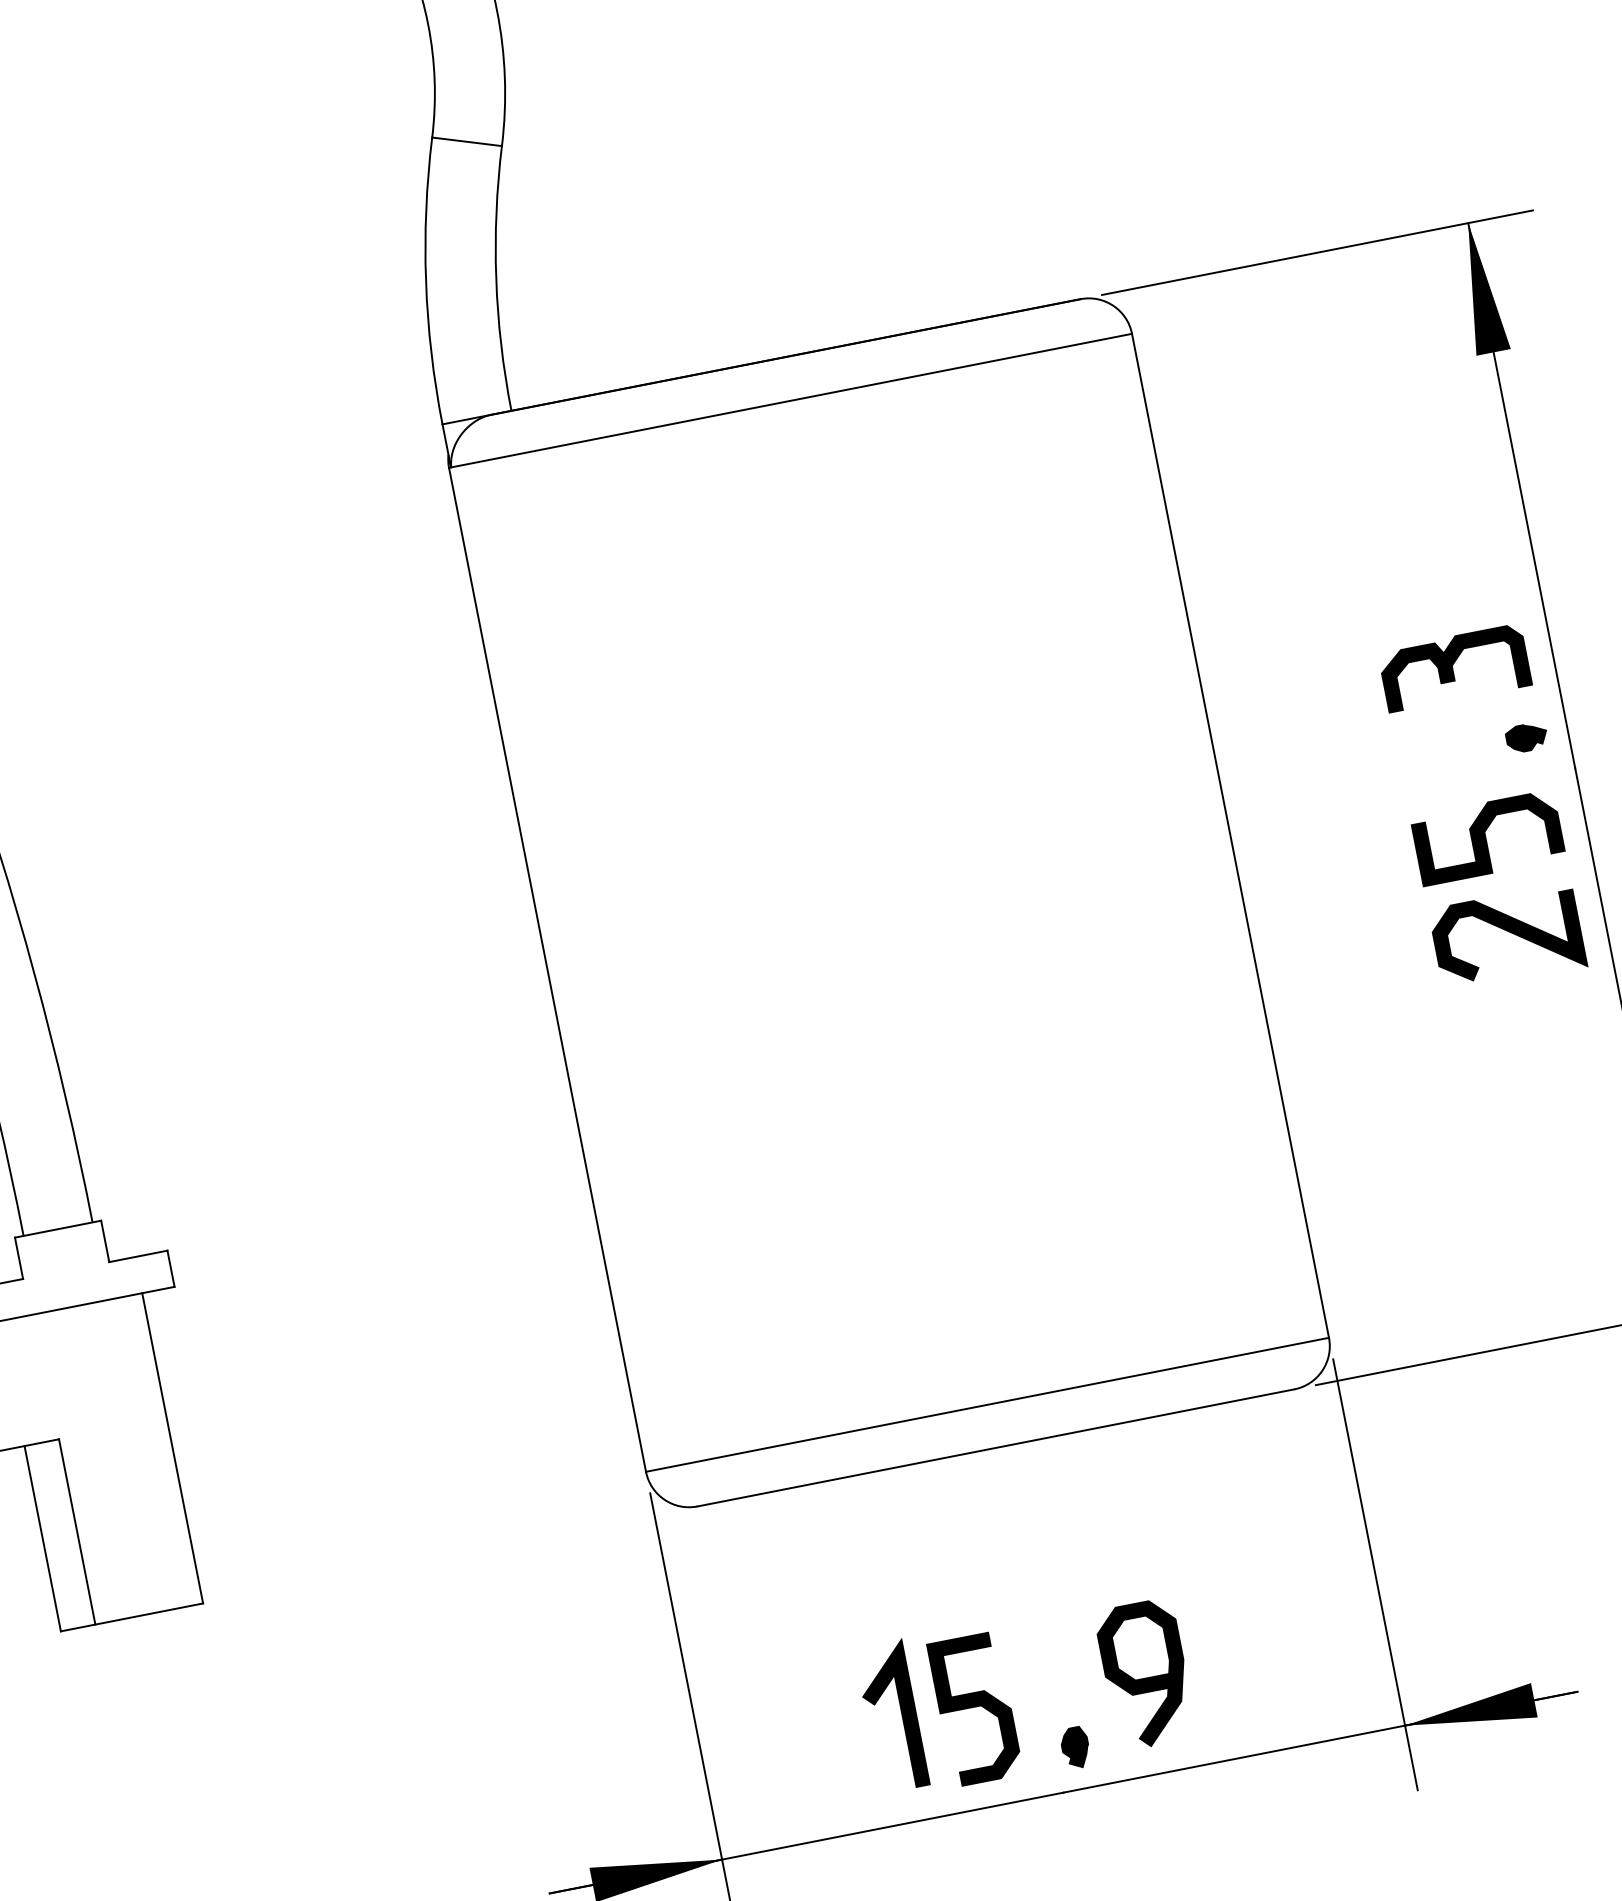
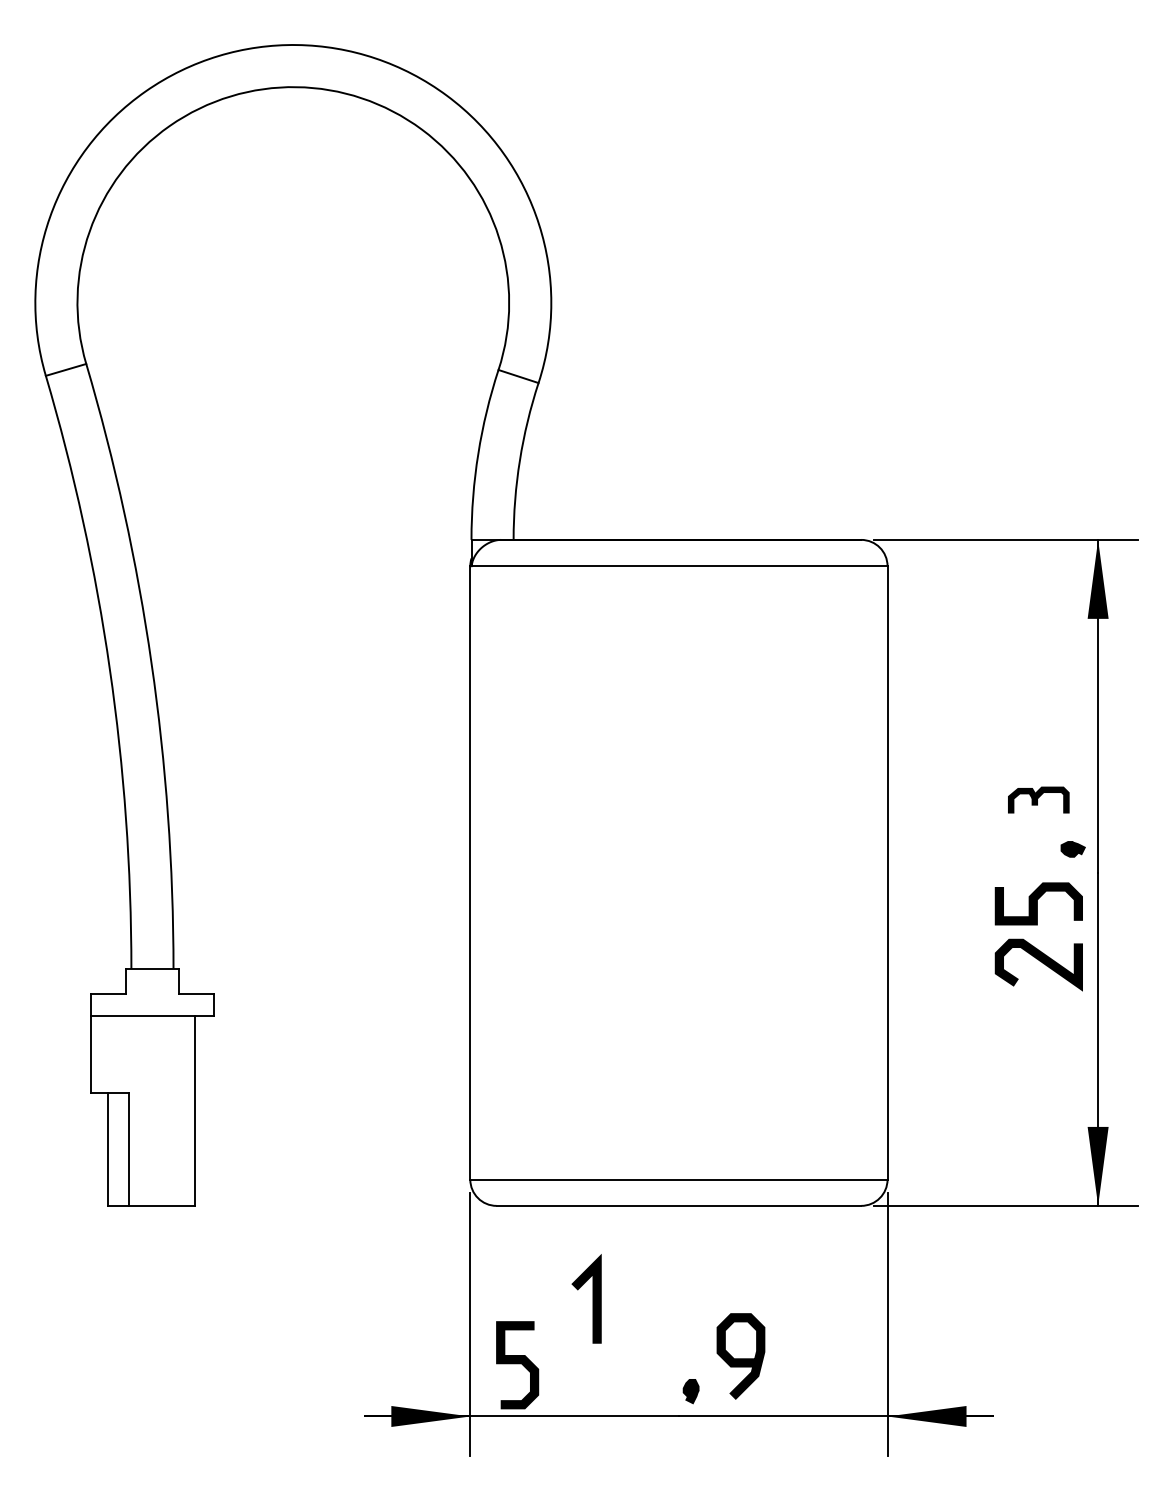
part: (1454, 667) -> (1038, 799), size x0.7
curve: (974, 1708) -> (517, 1364), moved
line: (901, 1714) -> (592, 1298), moved

